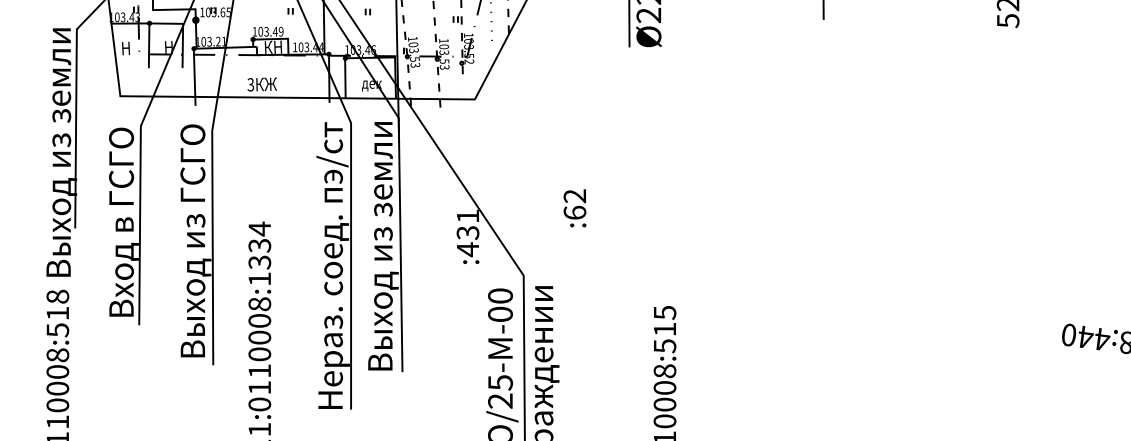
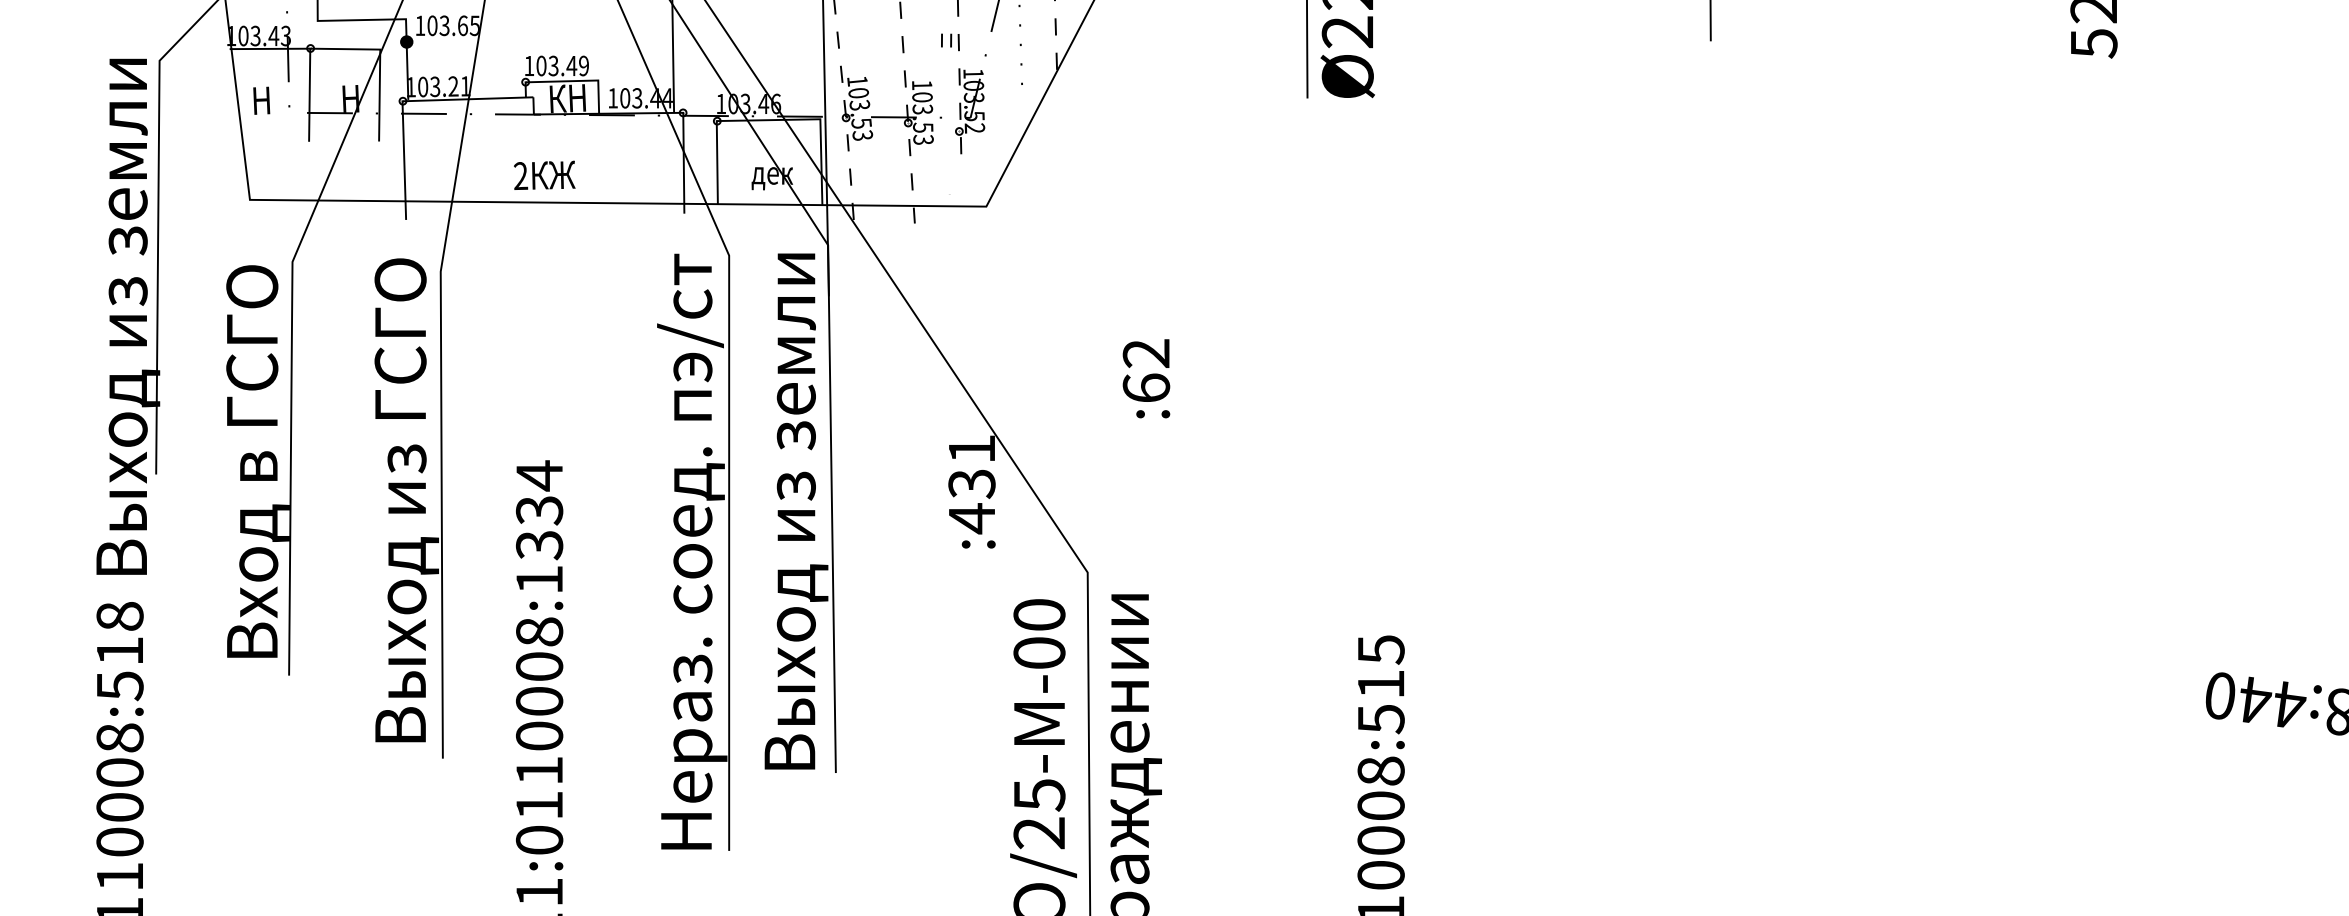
hatch: (268, 30) -> (557, 63), removed
text: (250, 84) -> (520, 175), 3 -> 2
text: (574, 208) -> (1145, 379), moved

